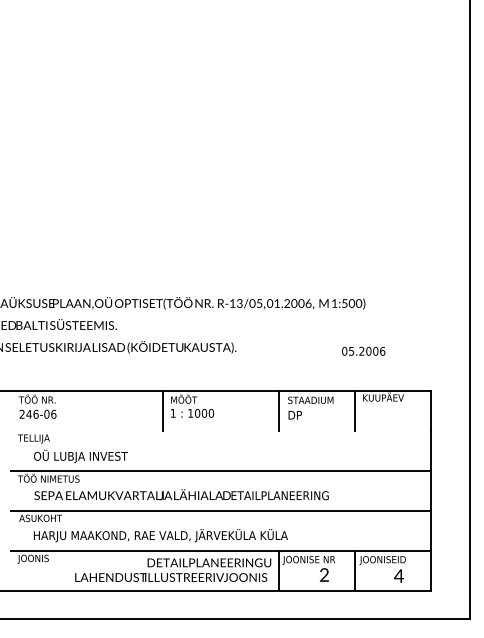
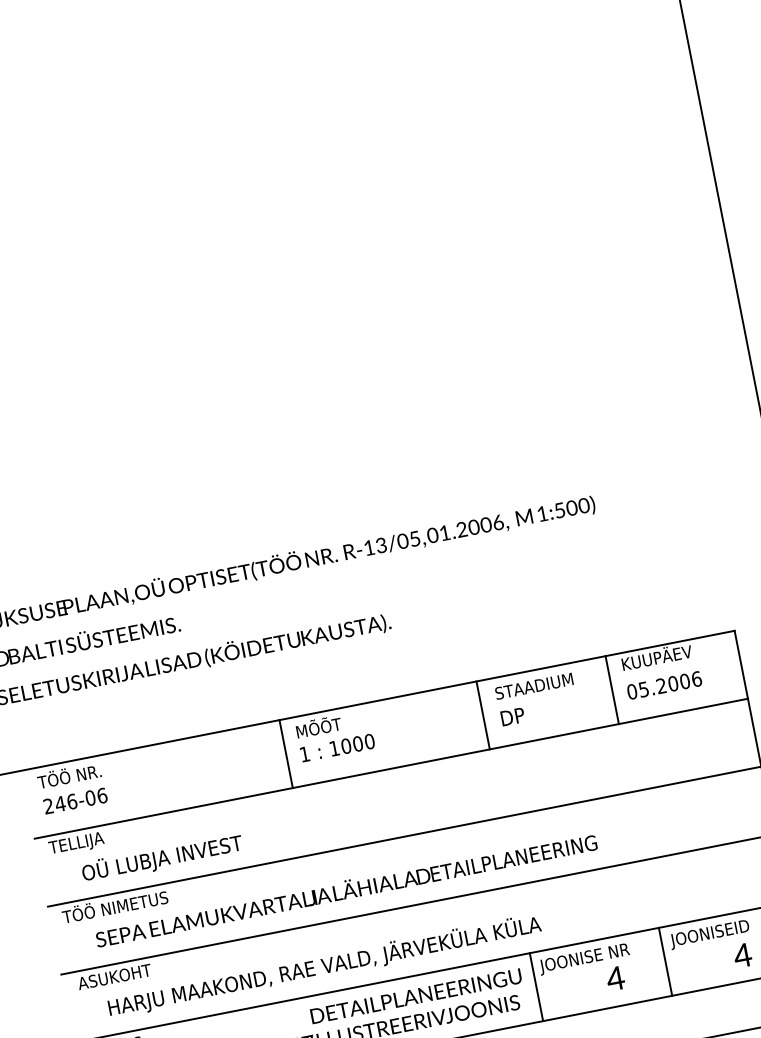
text: (363, 350) -> (663, 684), moved
line: (220, 431) -> (391, 769), added
text: (324, 574) -> (615, 977), 2 -> 4

